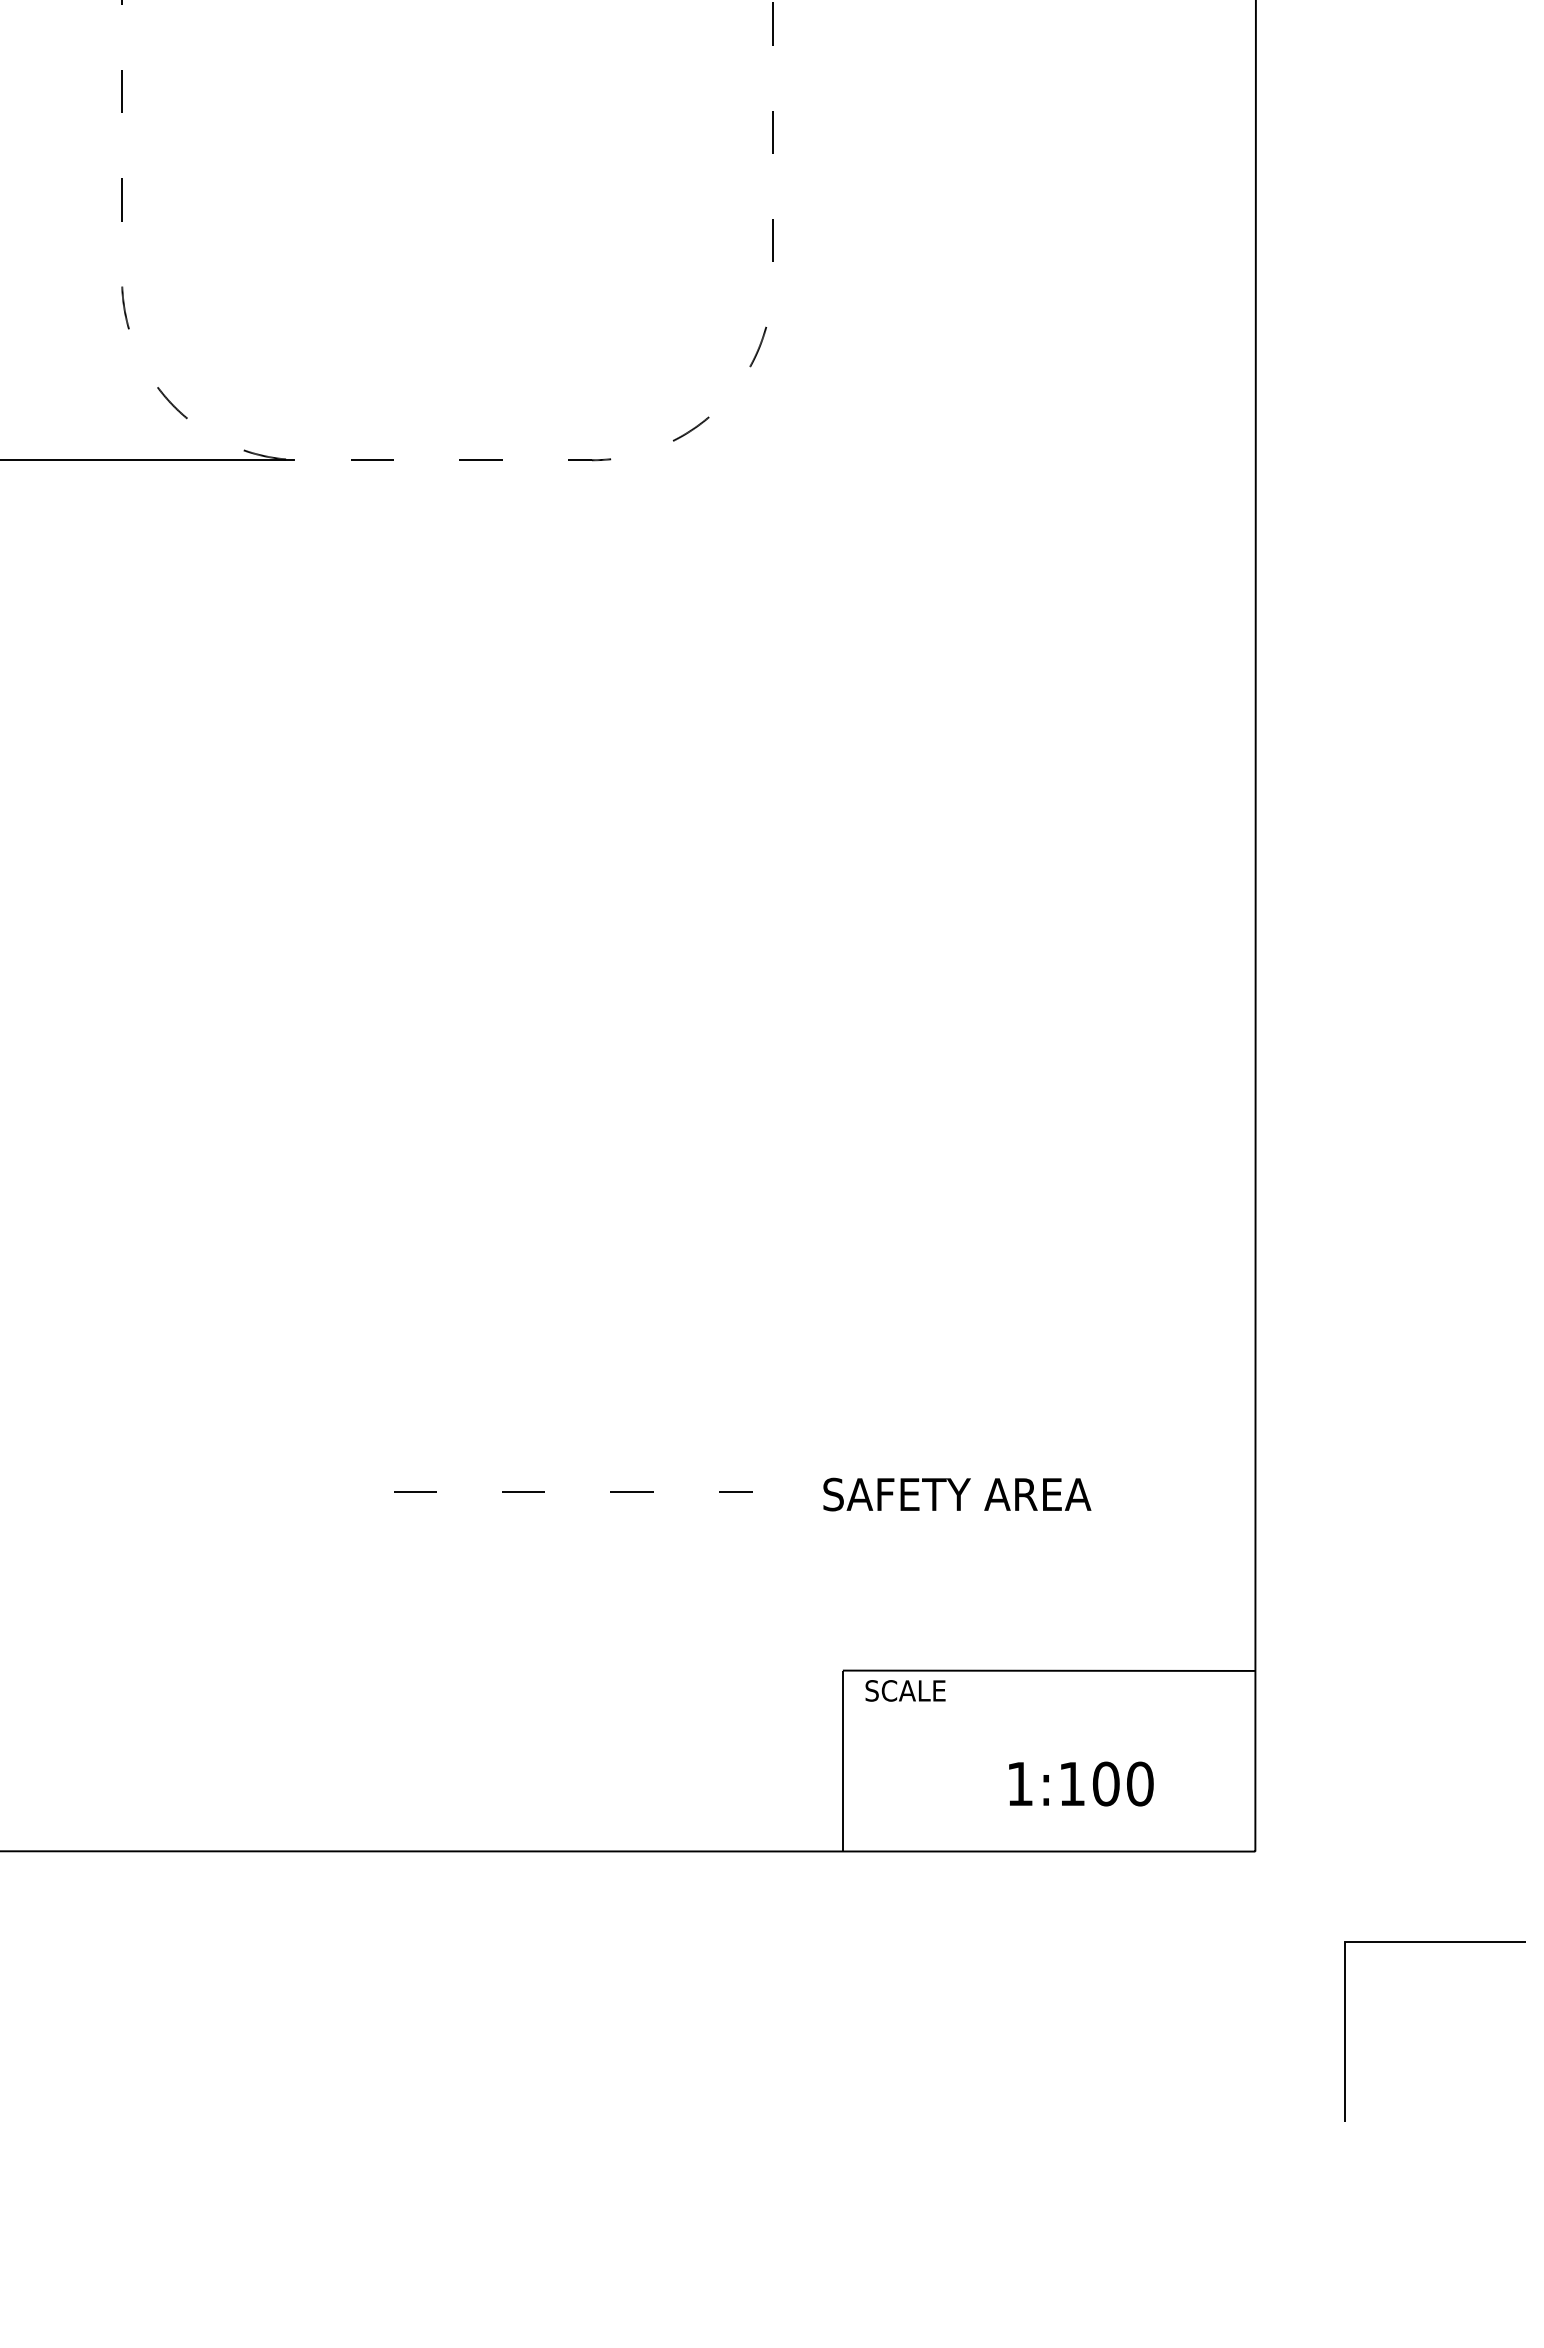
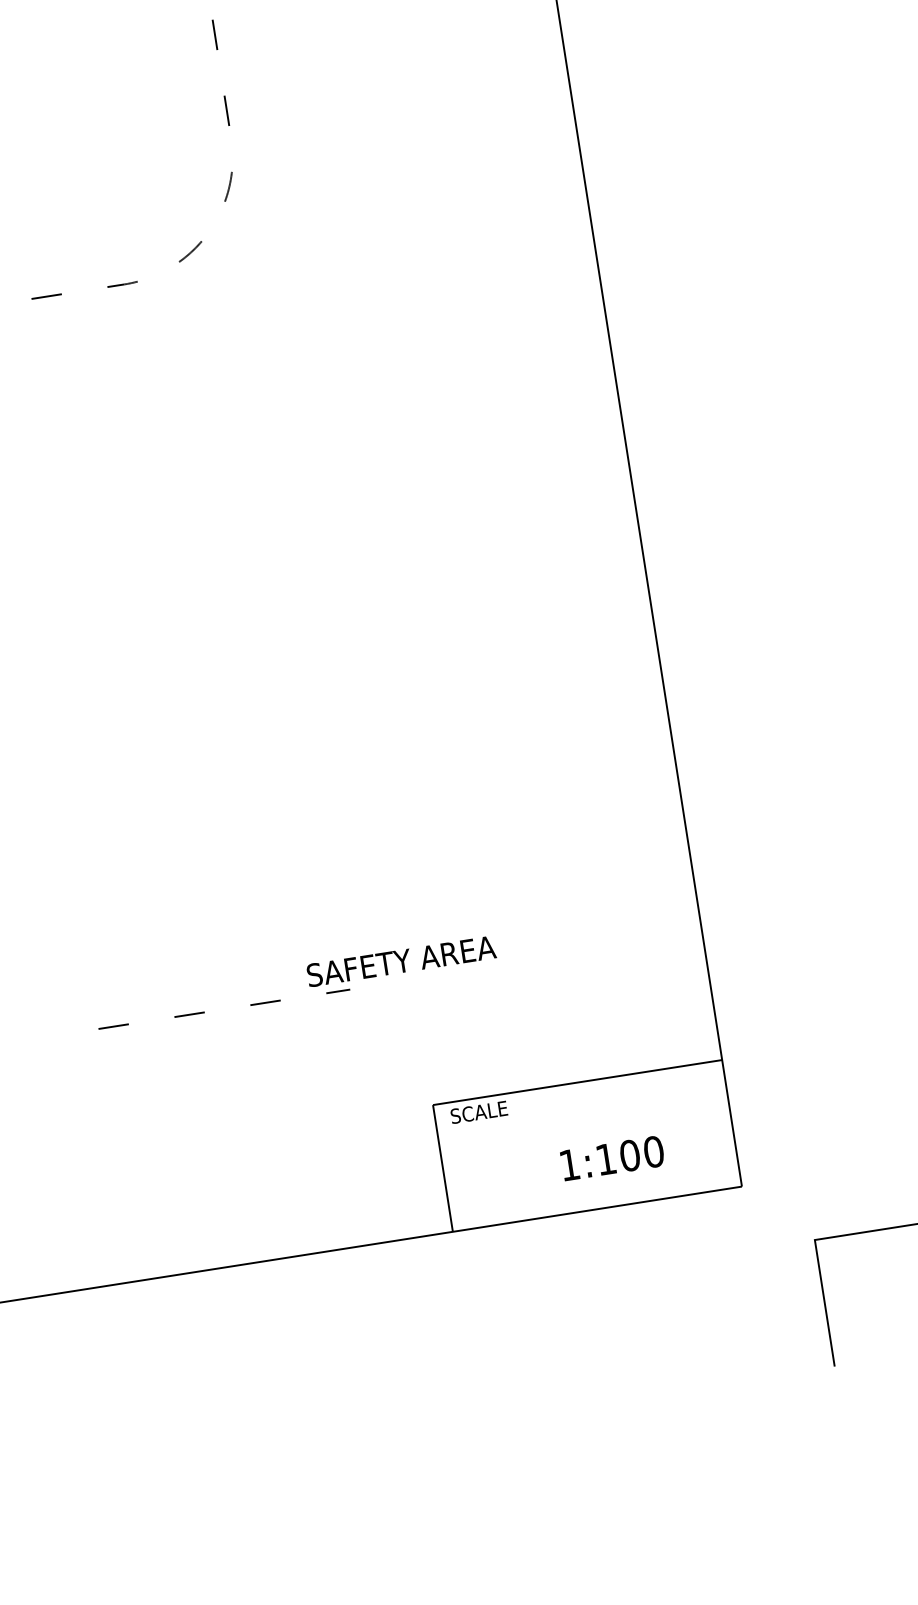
text: (957, 1494) -> (401, 961), moved

